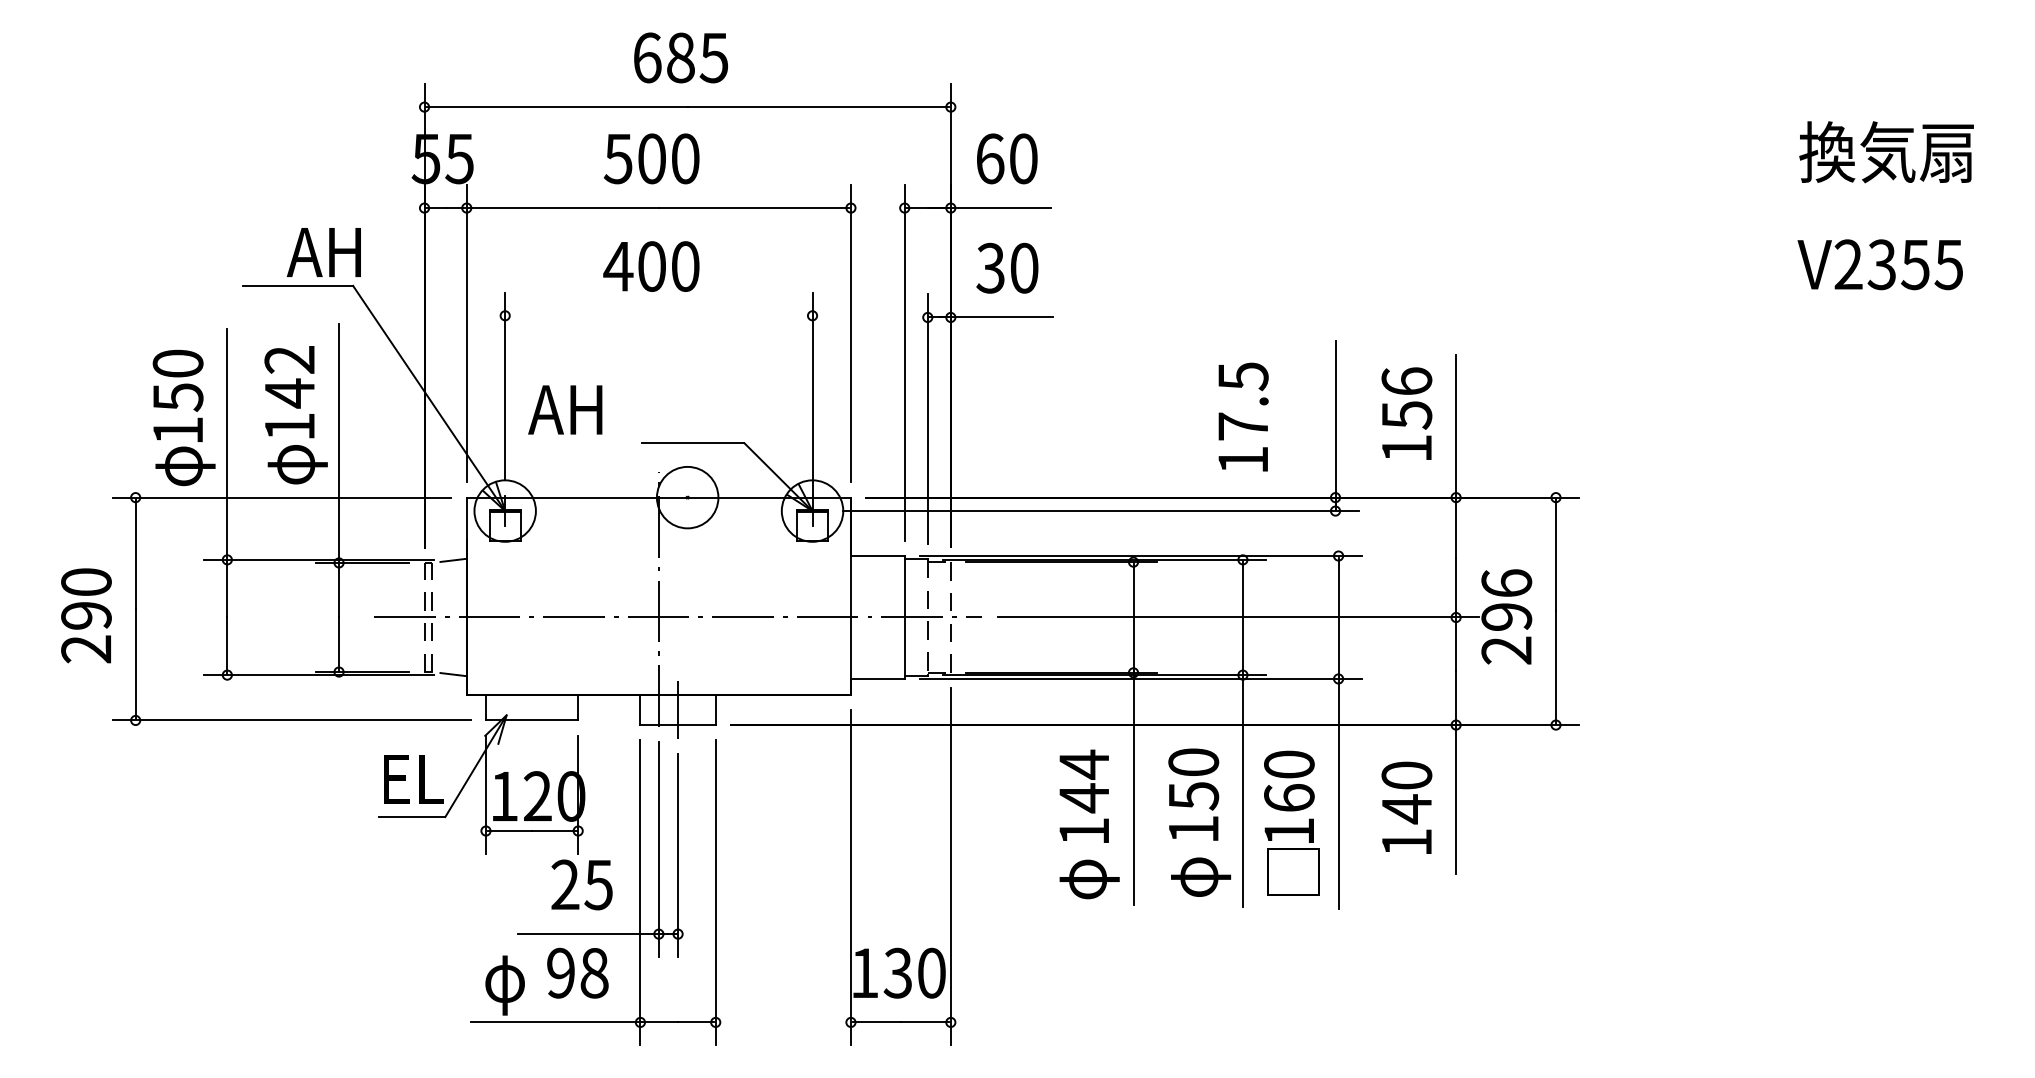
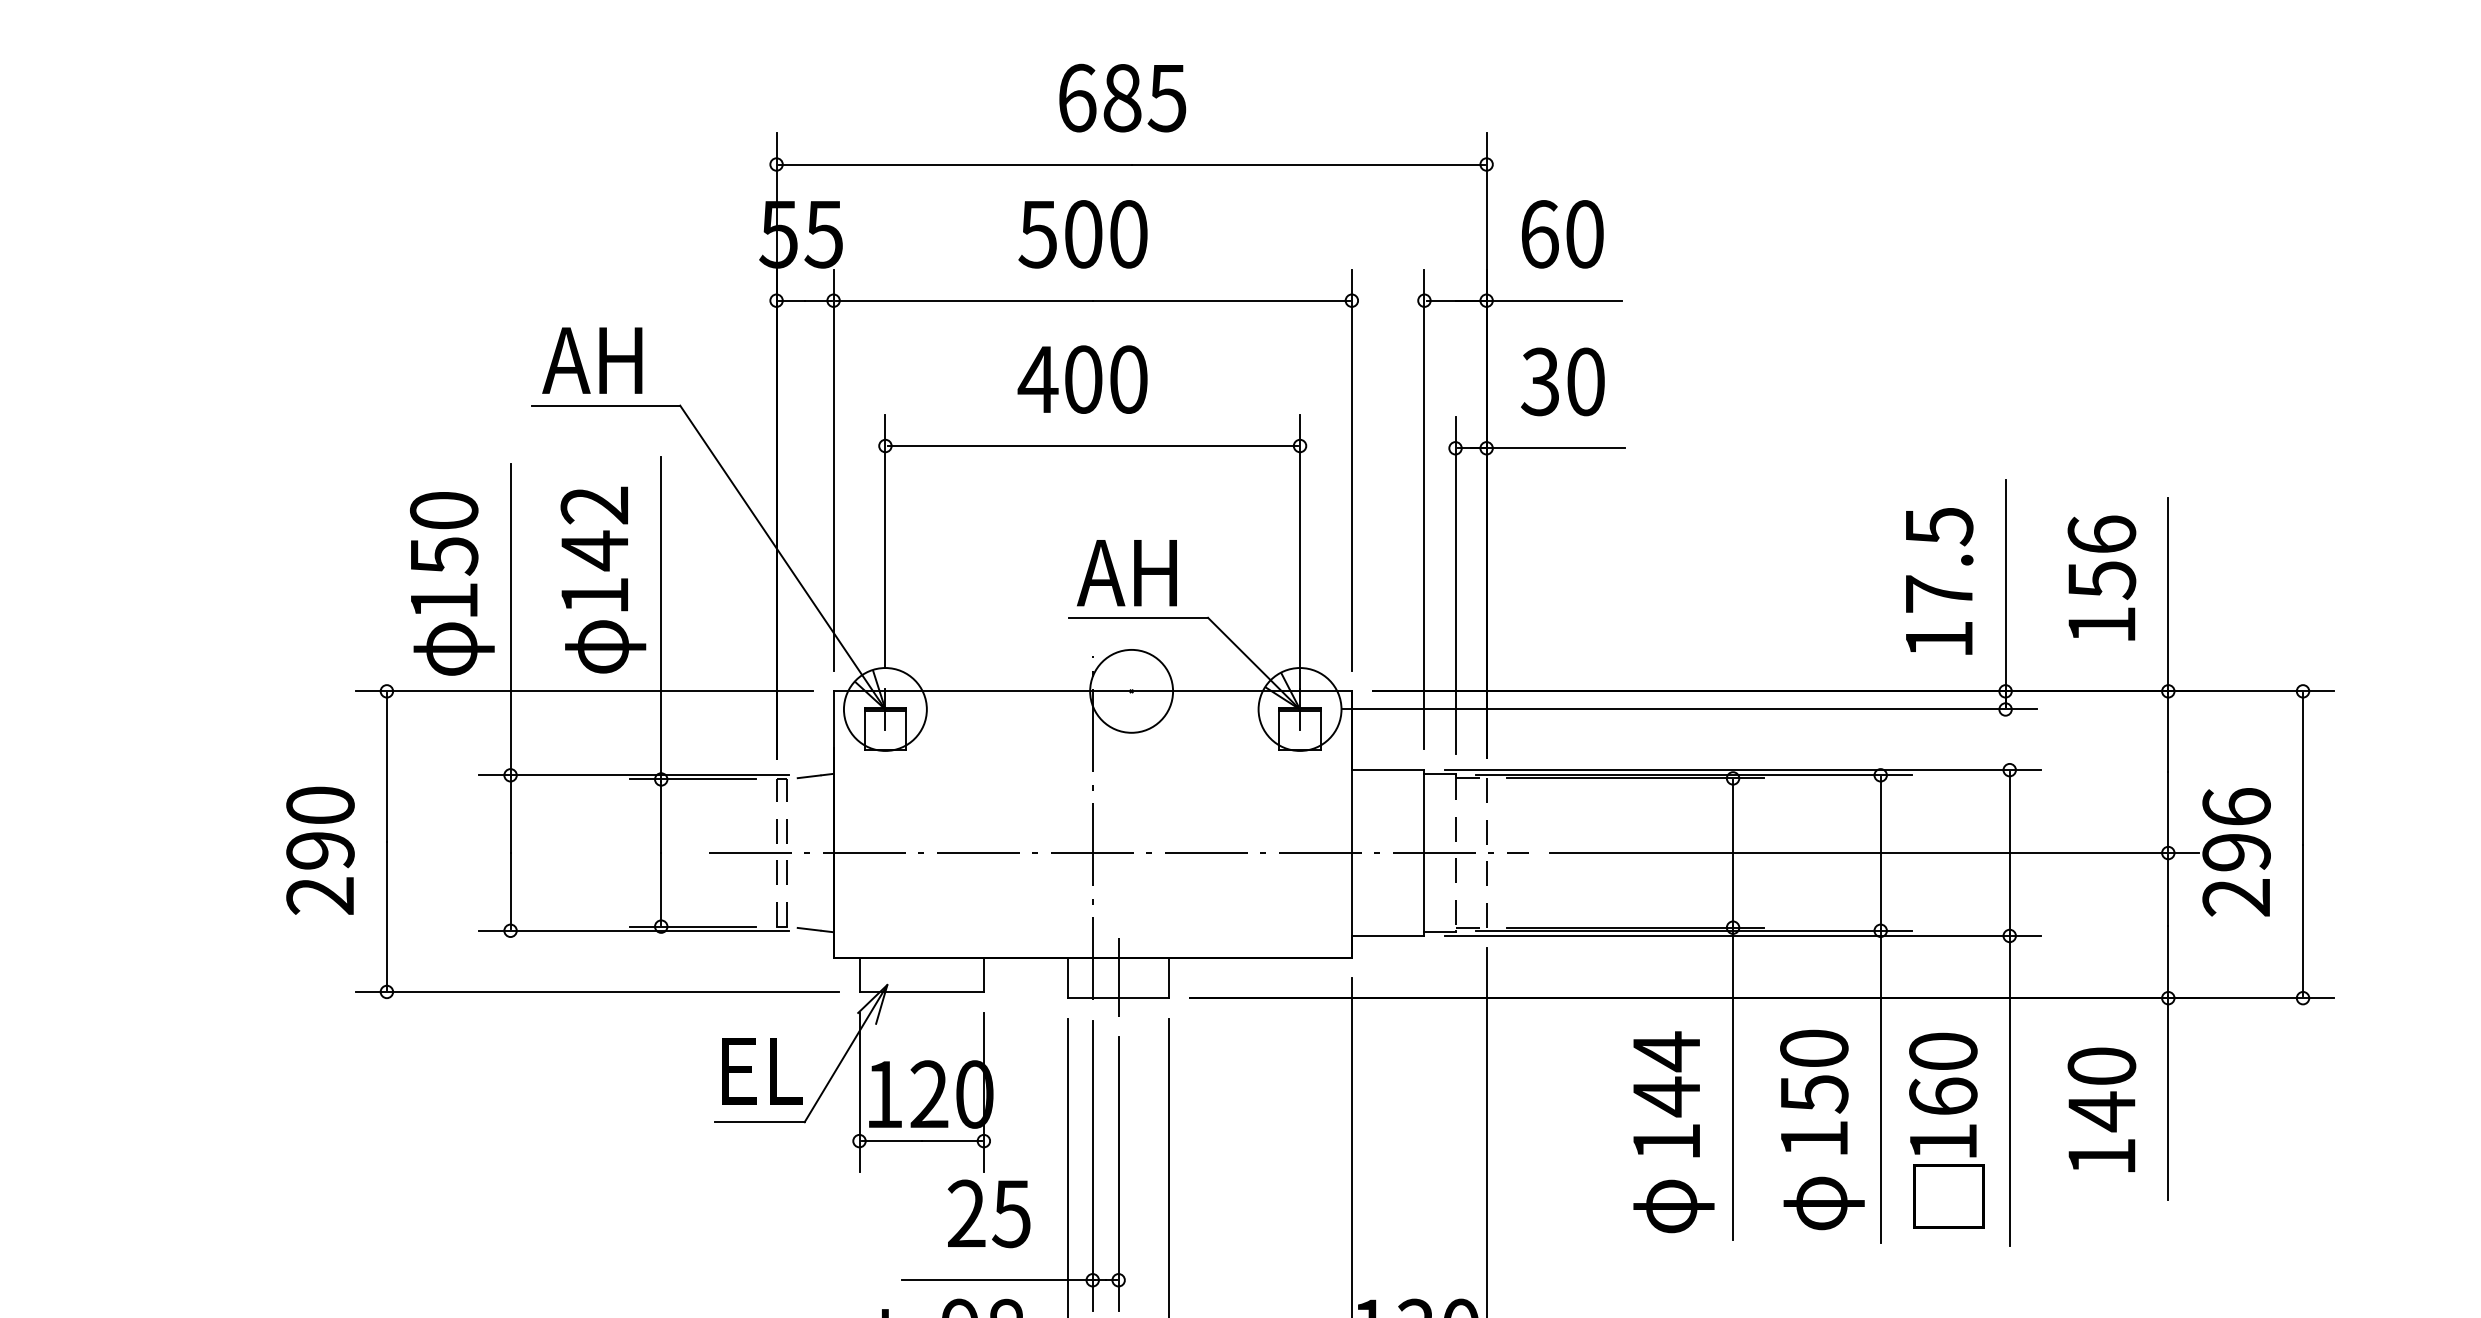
text: (323, 252) -> (591, 360), moved
line: (658, 315) -> (1092, 445), added
text: (565, 409) -> (1127, 572), moved
text: (1243, 416) -> (1939, 580), moved

